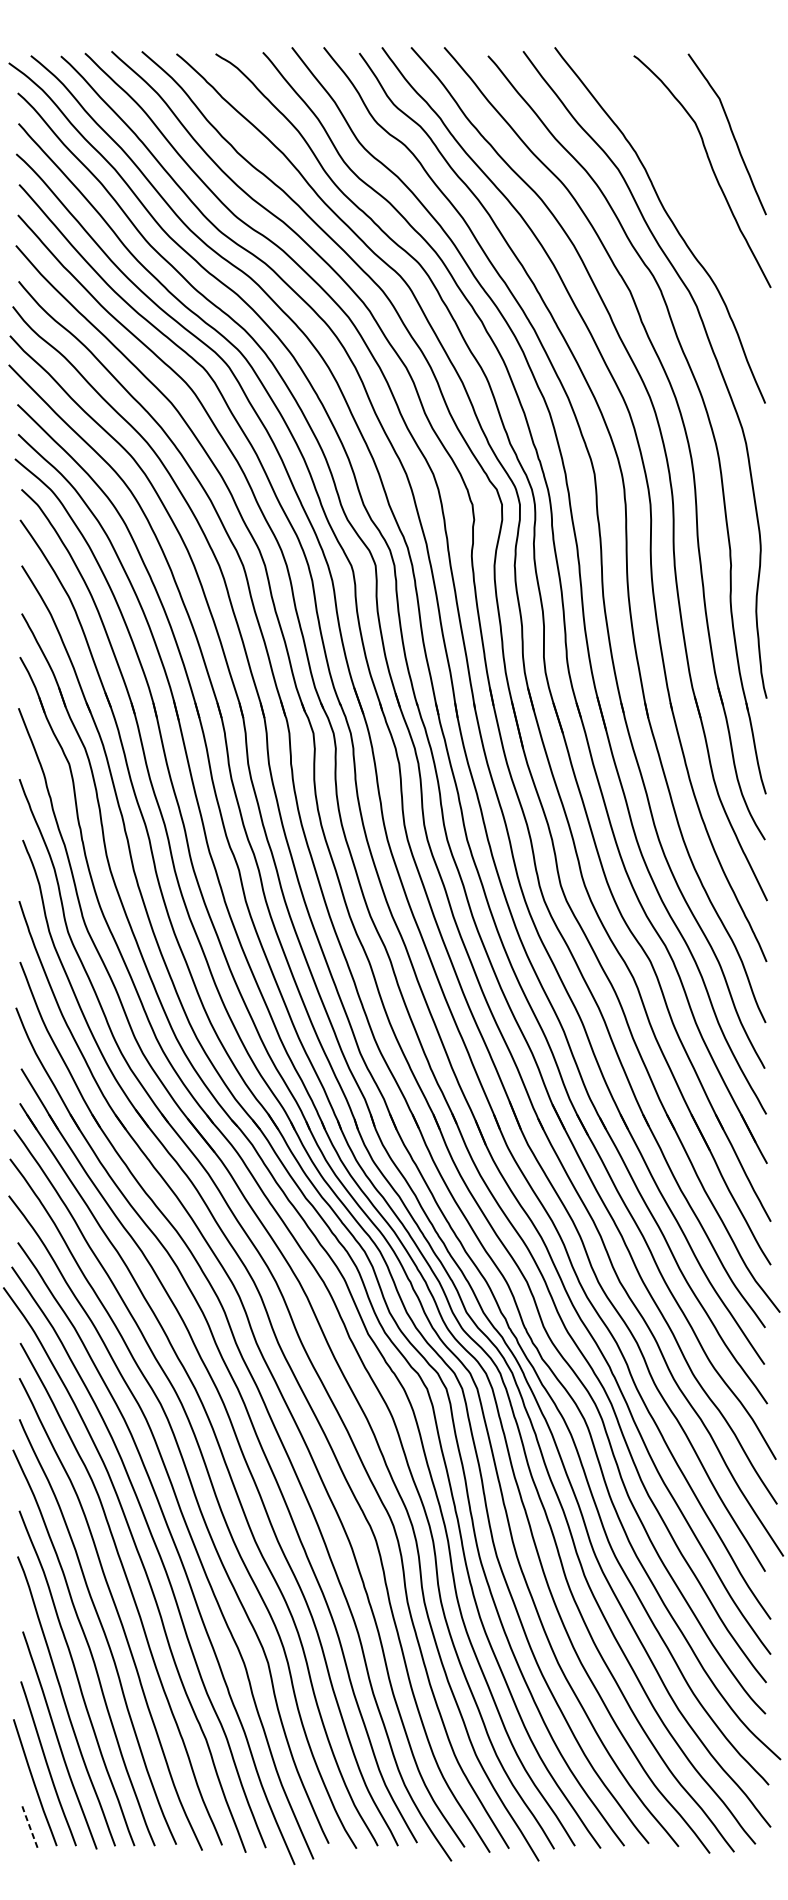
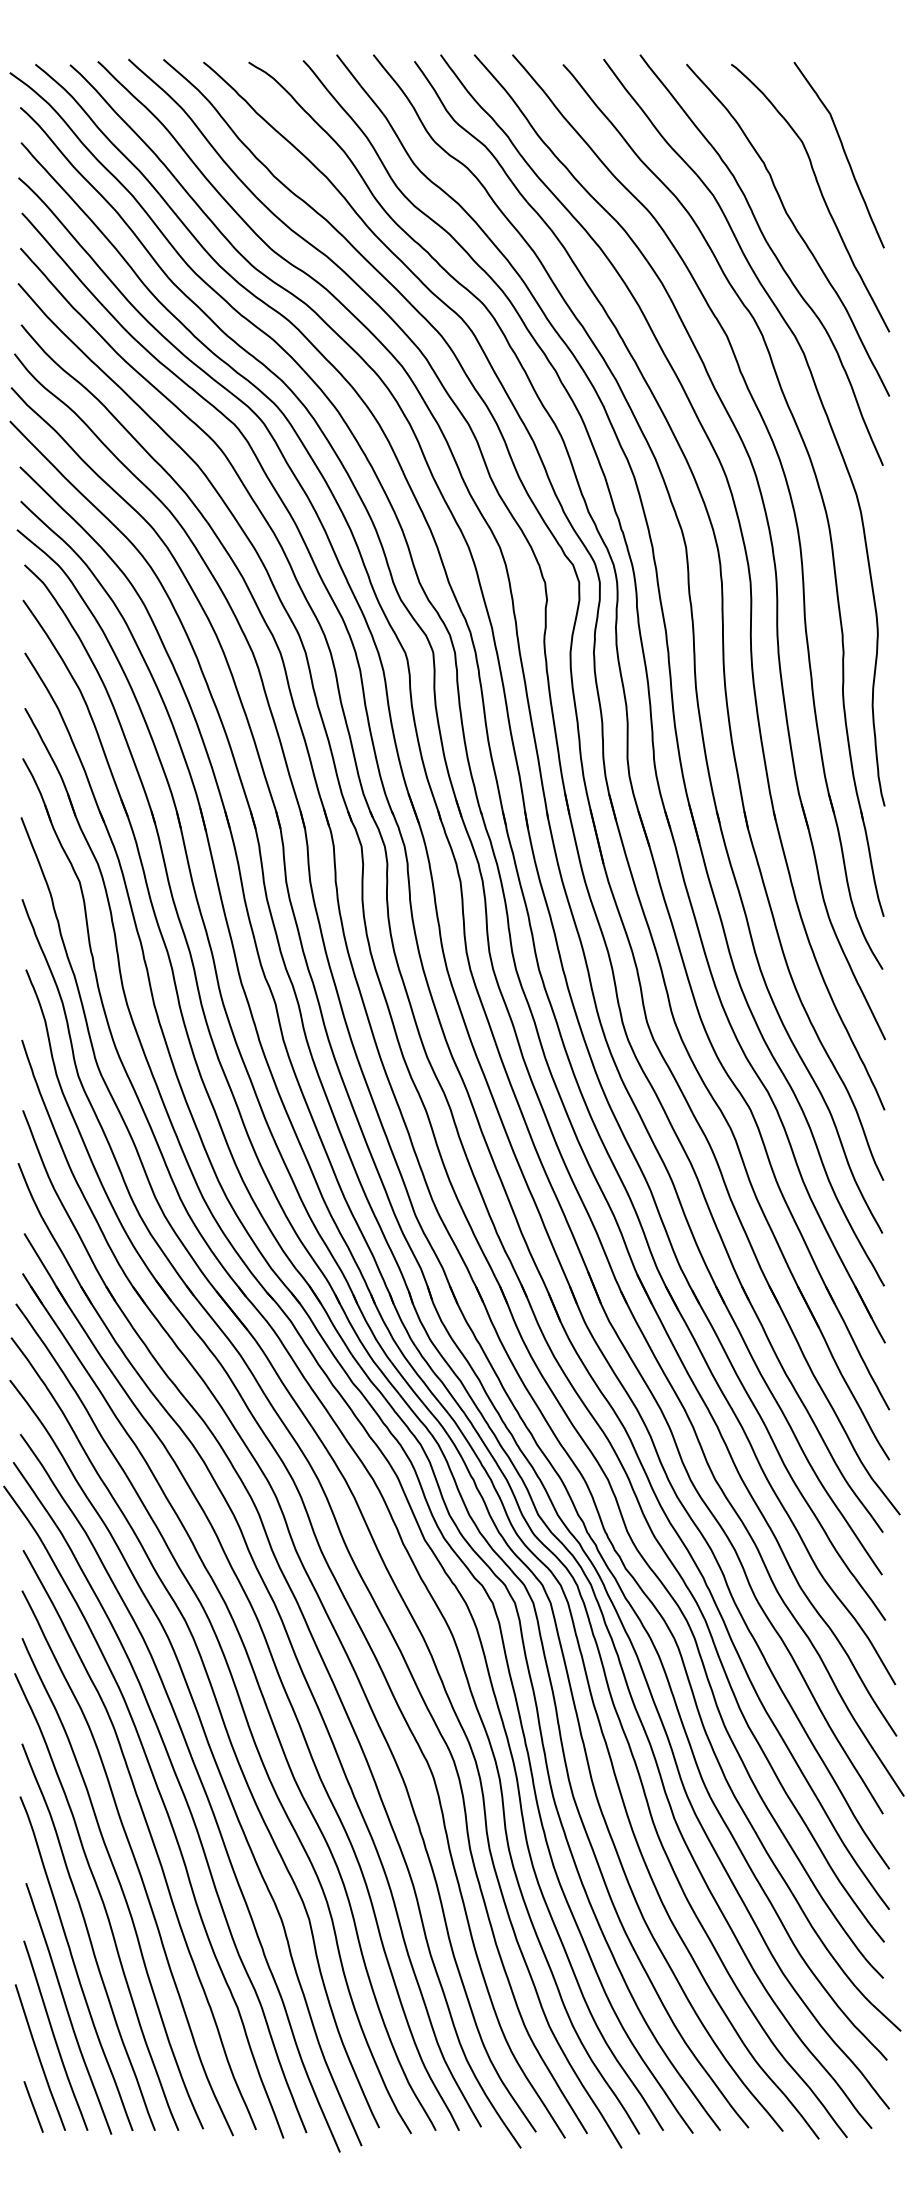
curve: (687, 196) -> (793, 226), added
line: (29, 1824) -> (33, 2105), dashed -> solid

